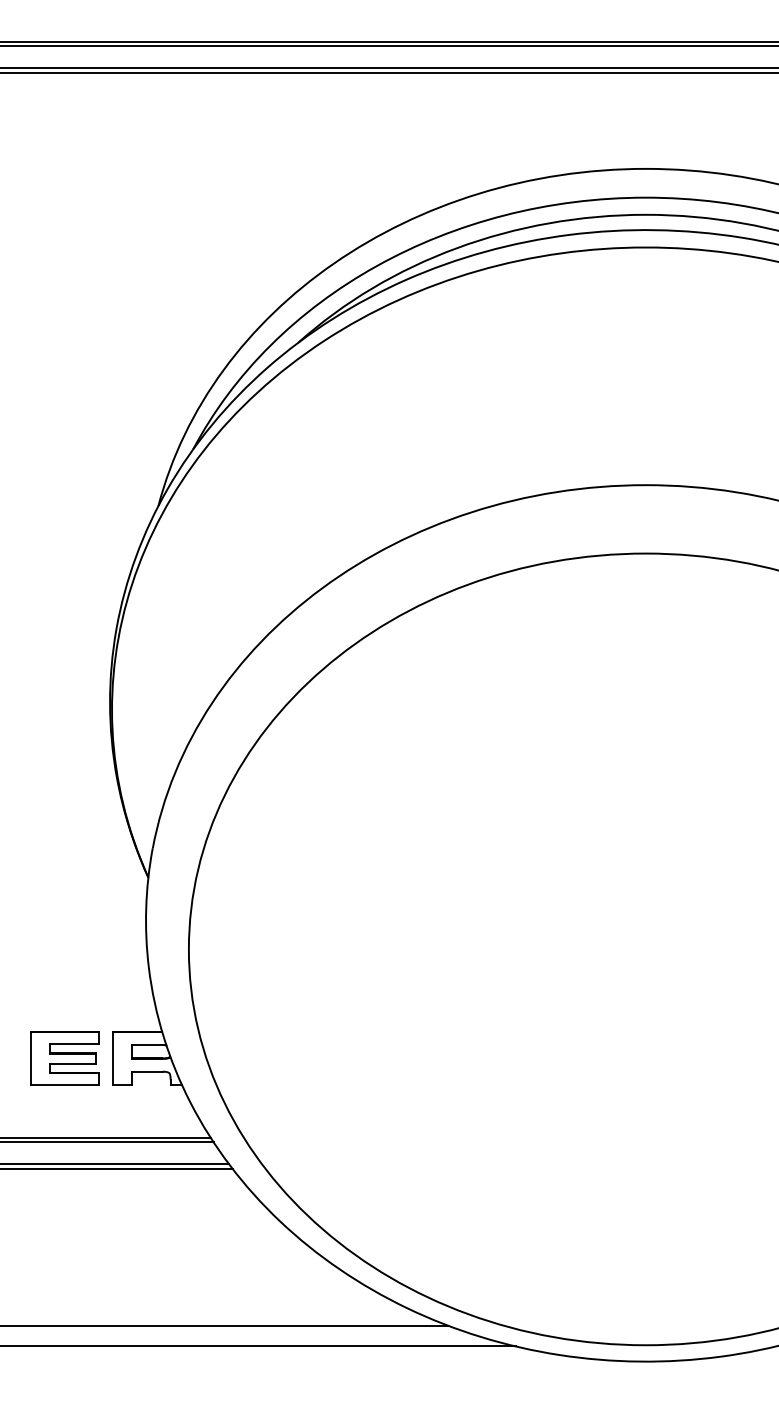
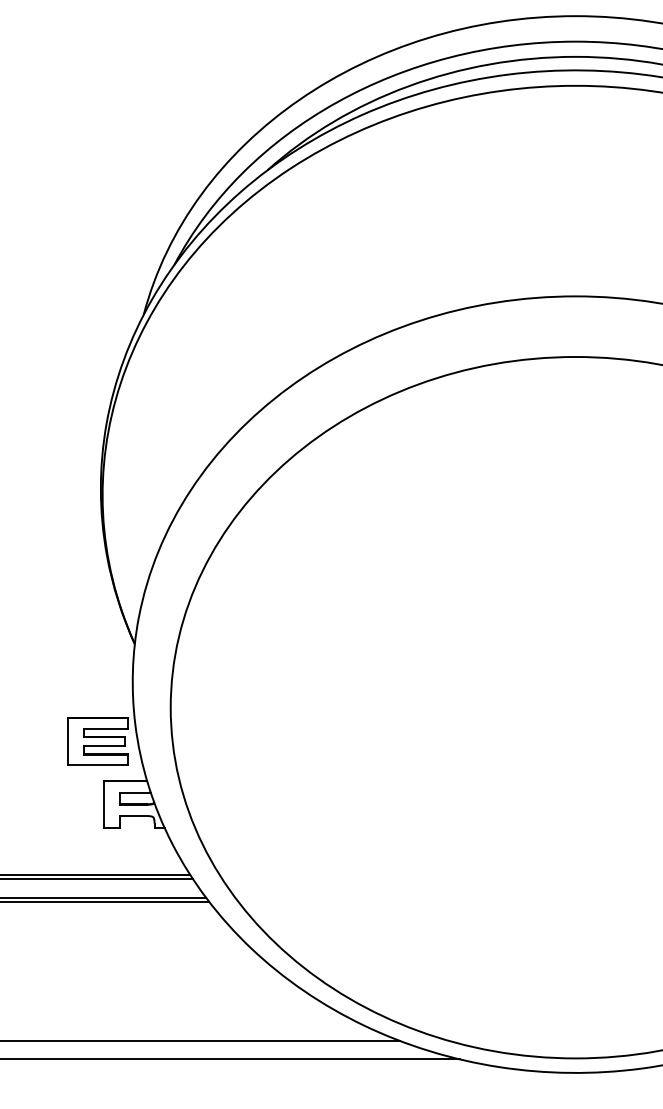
part: (64, 1058) -> (96, 741), moved

